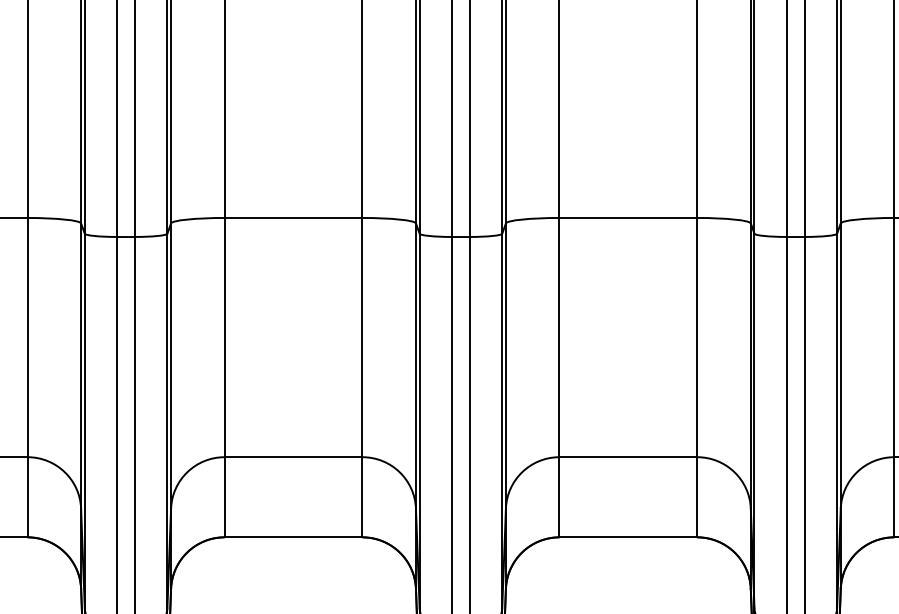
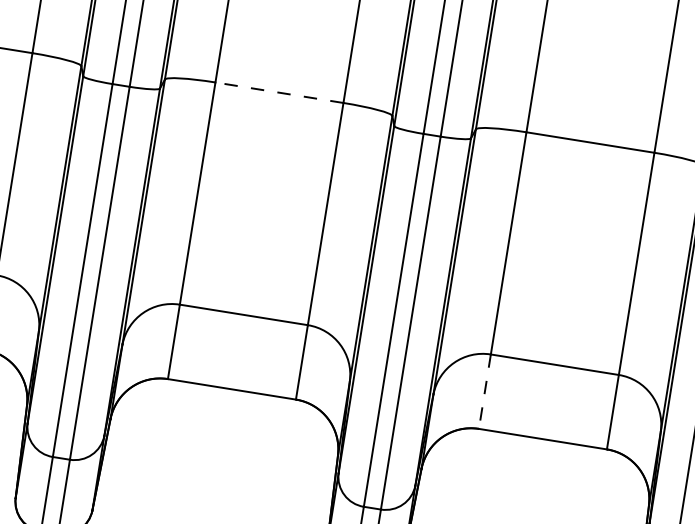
line: (293, 217) -> (279, 92), solid -> dashed
line: (559, 497) -> (484, 391), solid -> dashed

